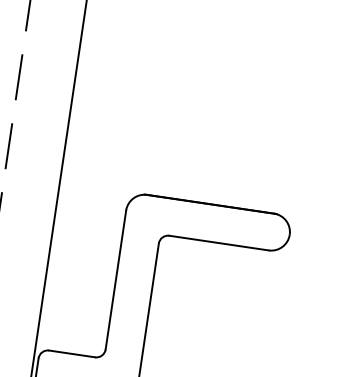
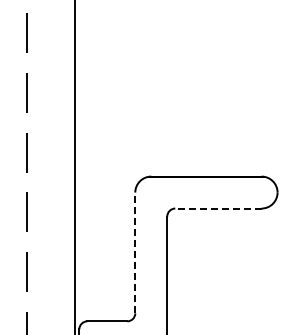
line: (217, 242) -> (217, 208), solid -> dashed
line: (116, 279) -> (135, 252), solid -> dashed

